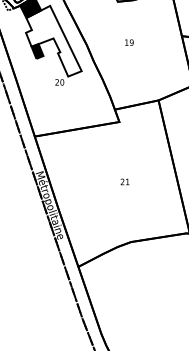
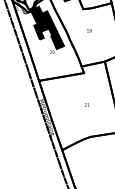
fill: (52, 40) -> (48, 29), added

